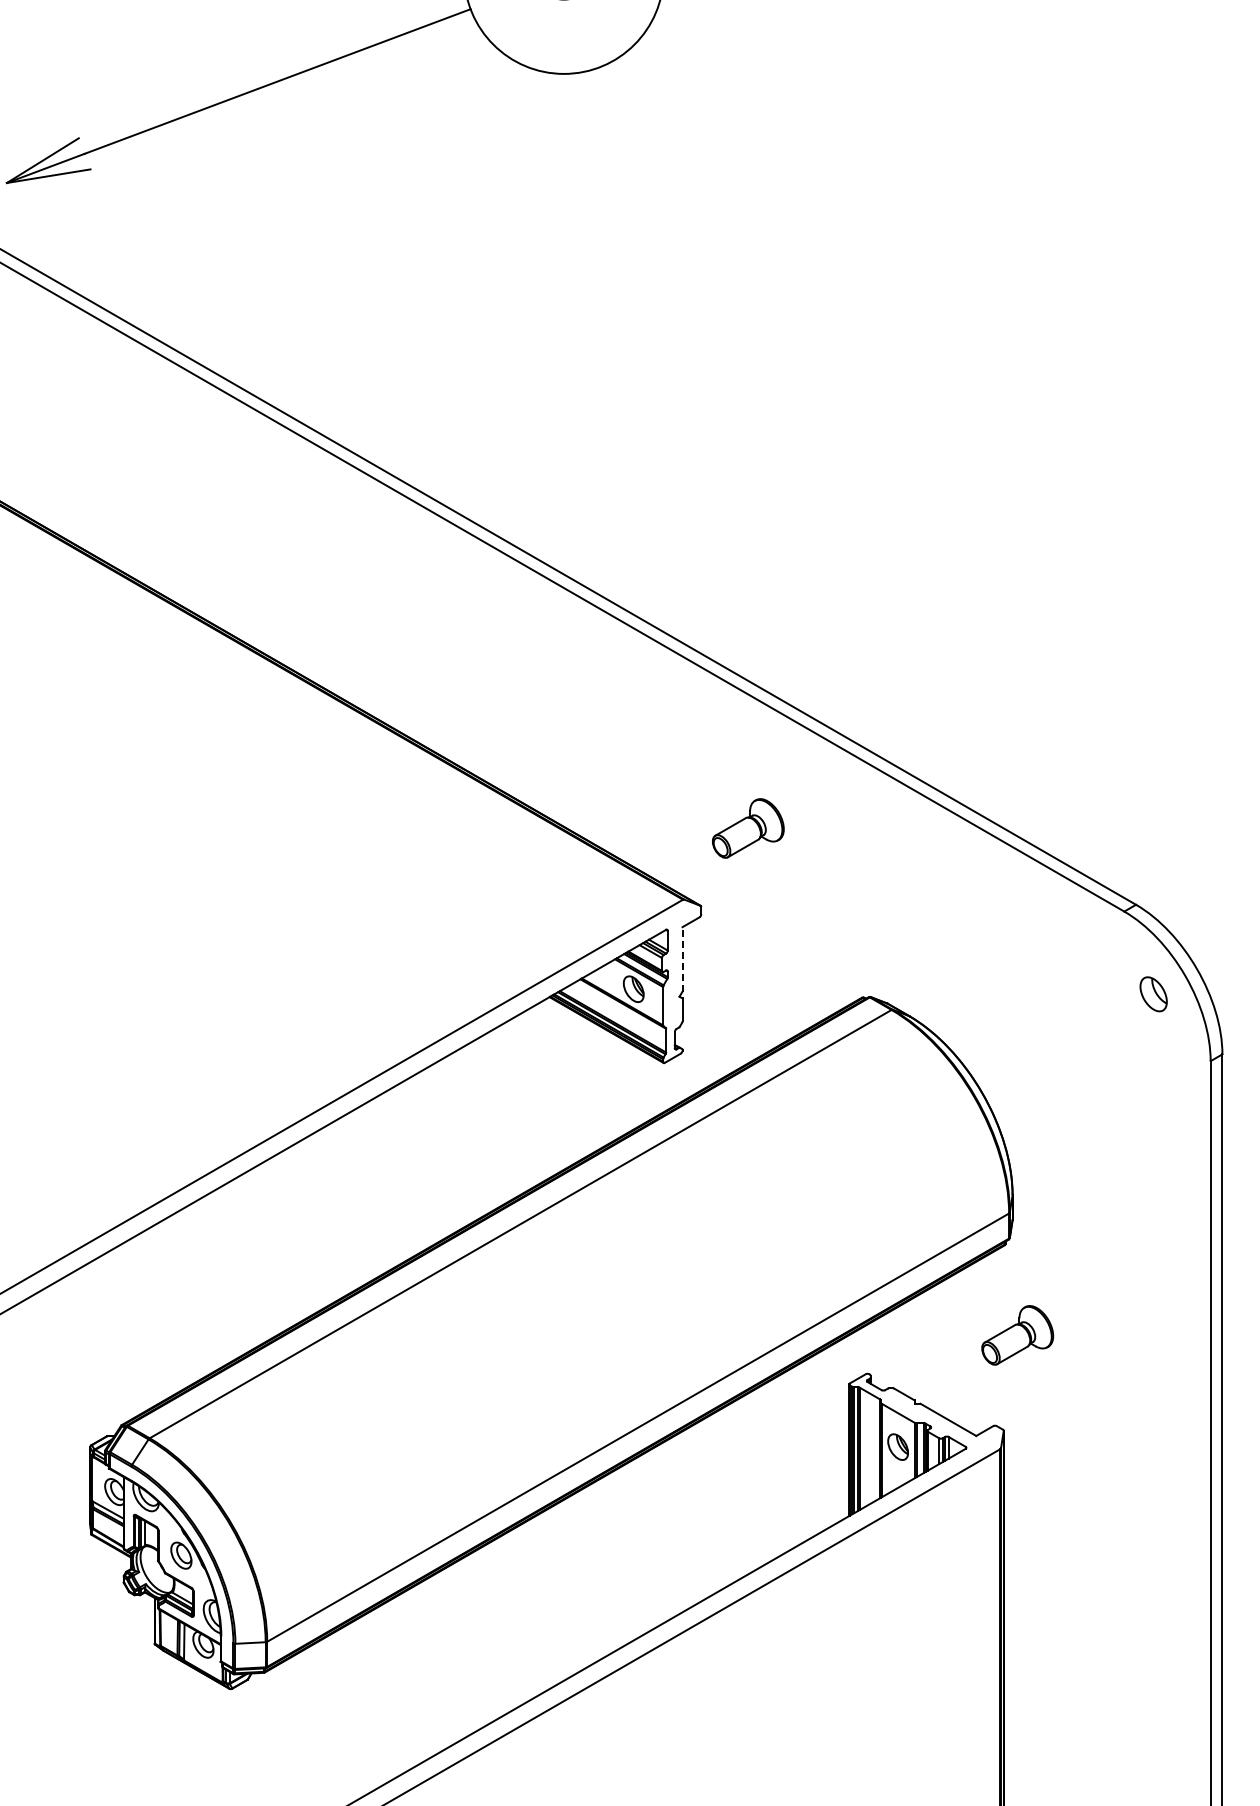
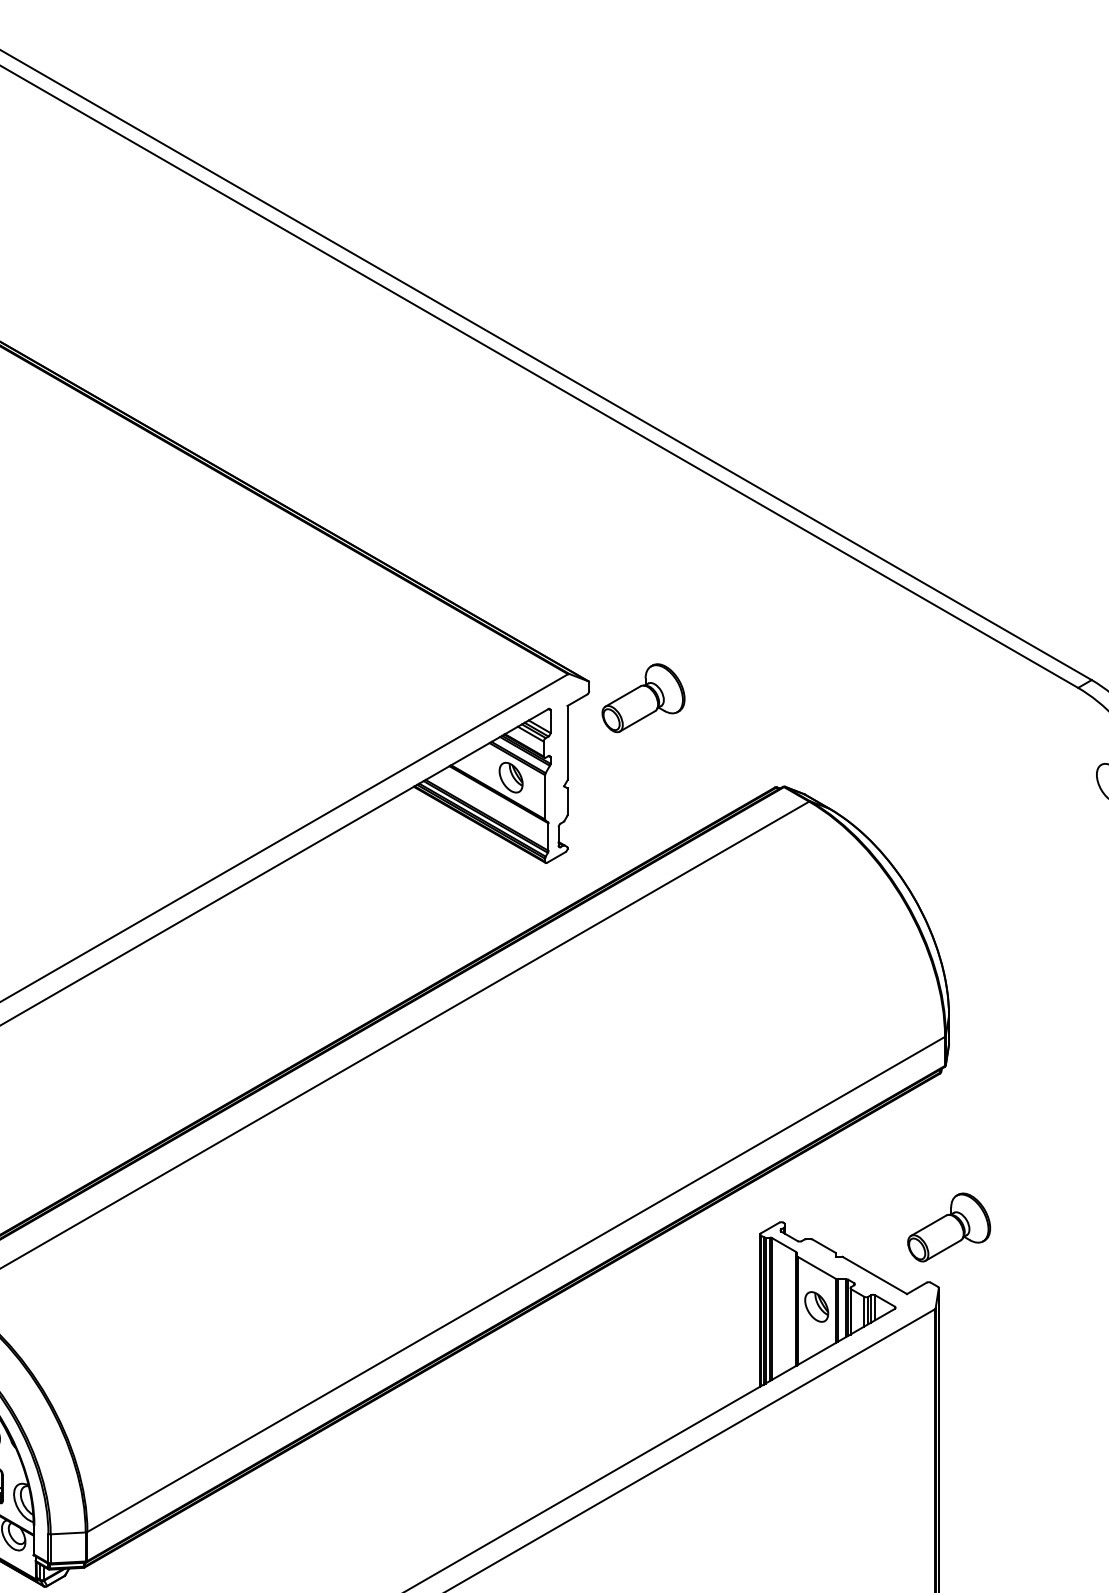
part: (748, 828) -> (643, 698), moved
line: (682, 958) -> (567, 742), dashed -> solid
part: (1017, 1335) -> (948, 1227), moved

